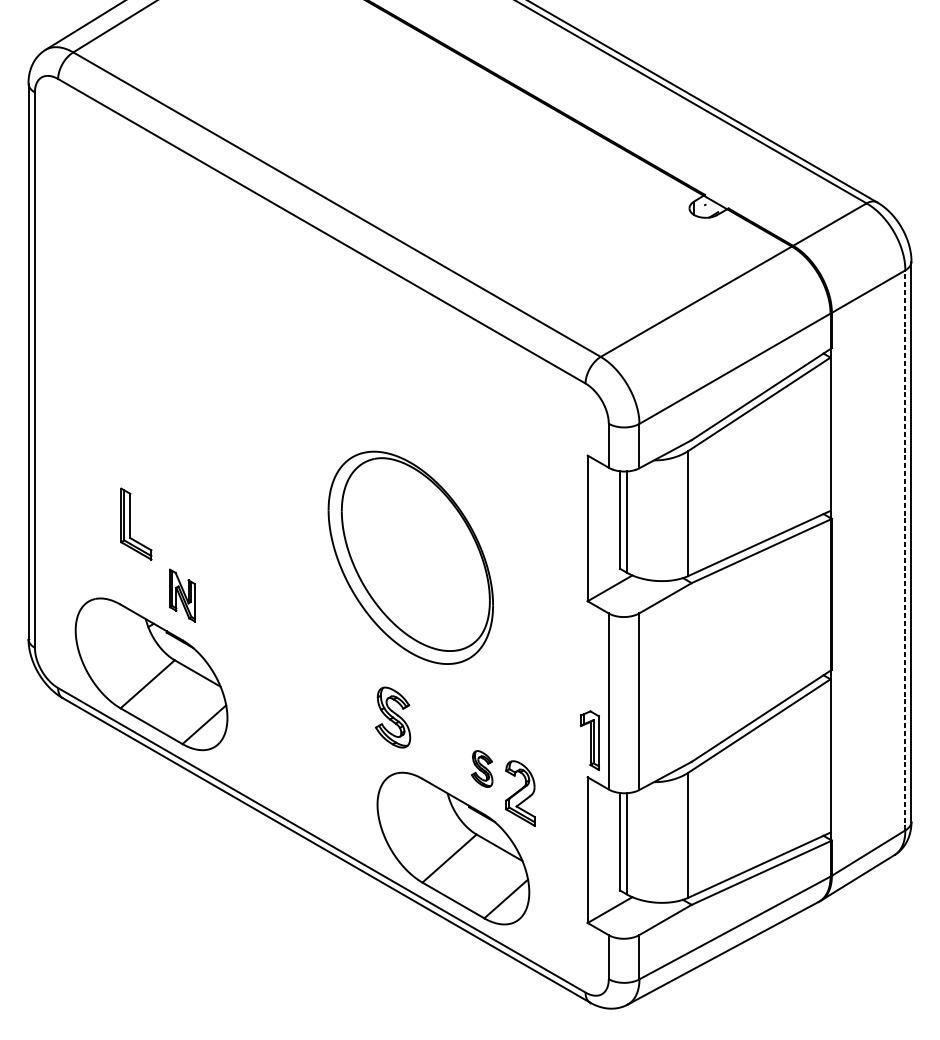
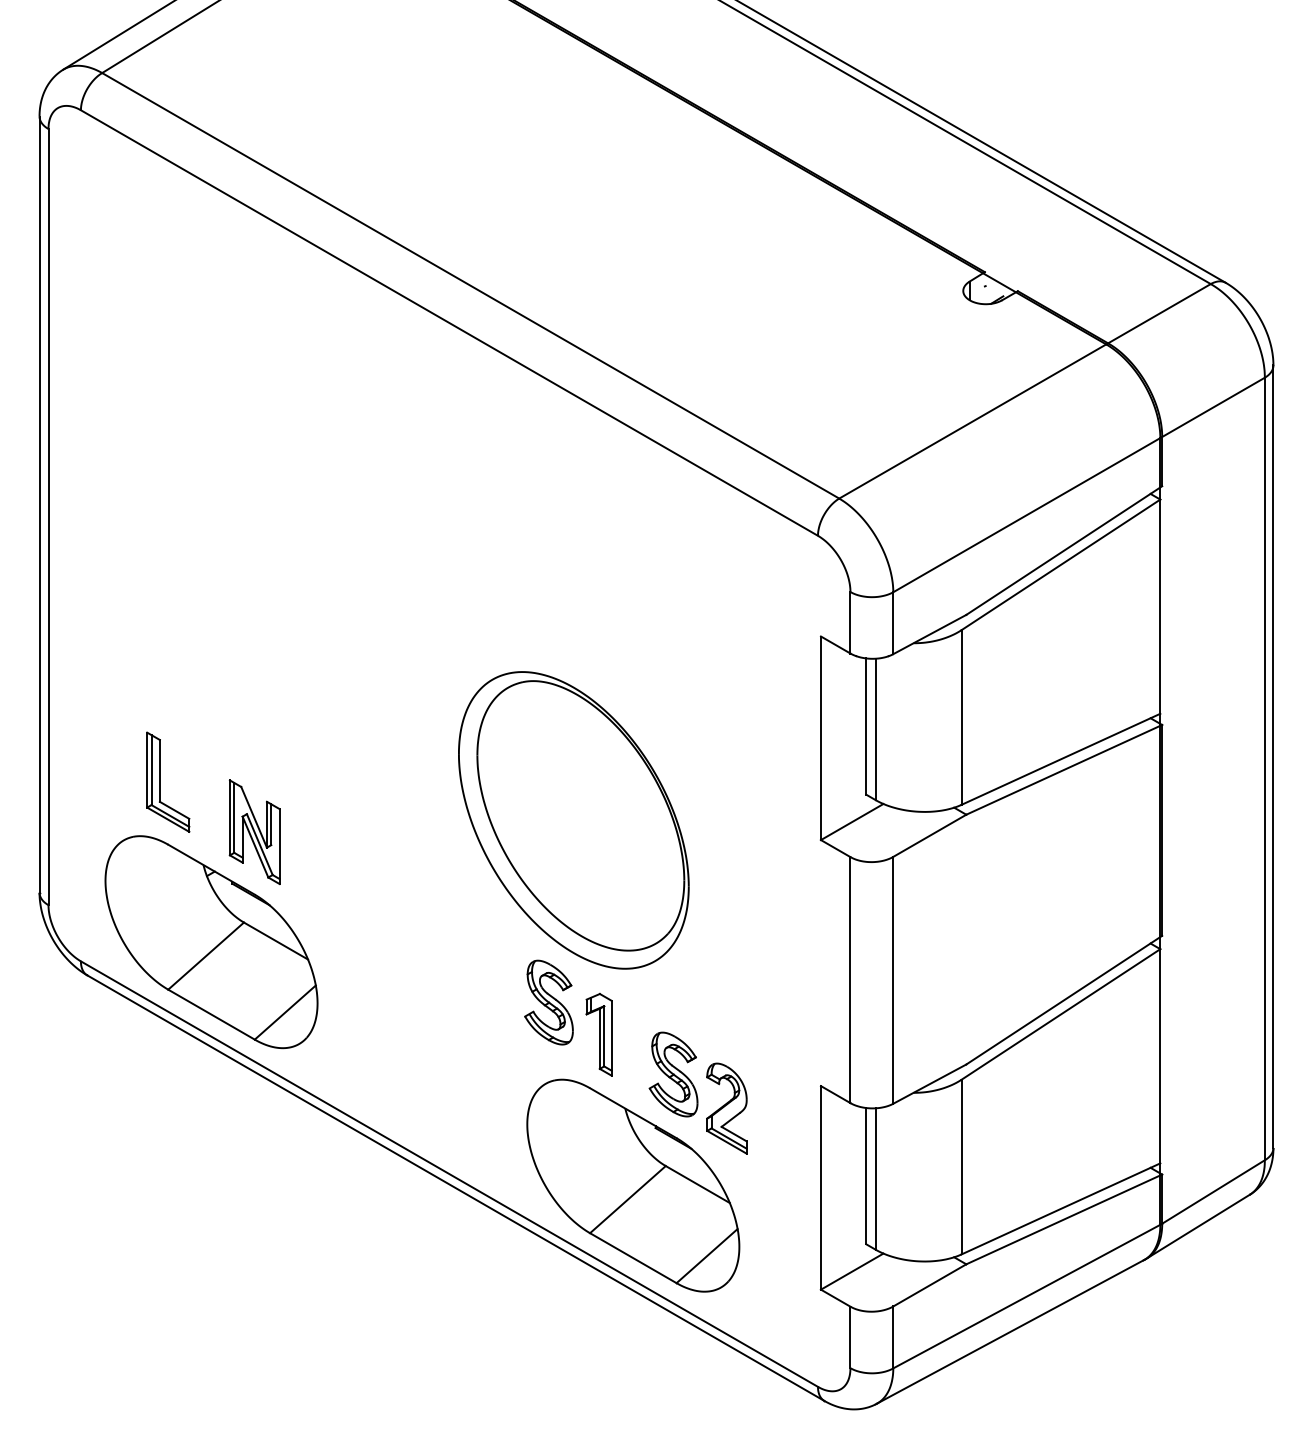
part: (130, 523) -> (160, 781), moved
line: (905, 550) -> (1264, 768), dashed -> solid
part: (410, 557) -> (573, 820), moved
part: (182, 595) -> (254, 831), size x1.43
part: (589, 740) -> (598, 1034), moved
part: (482, 769) -> (673, 1074), size x1.67

